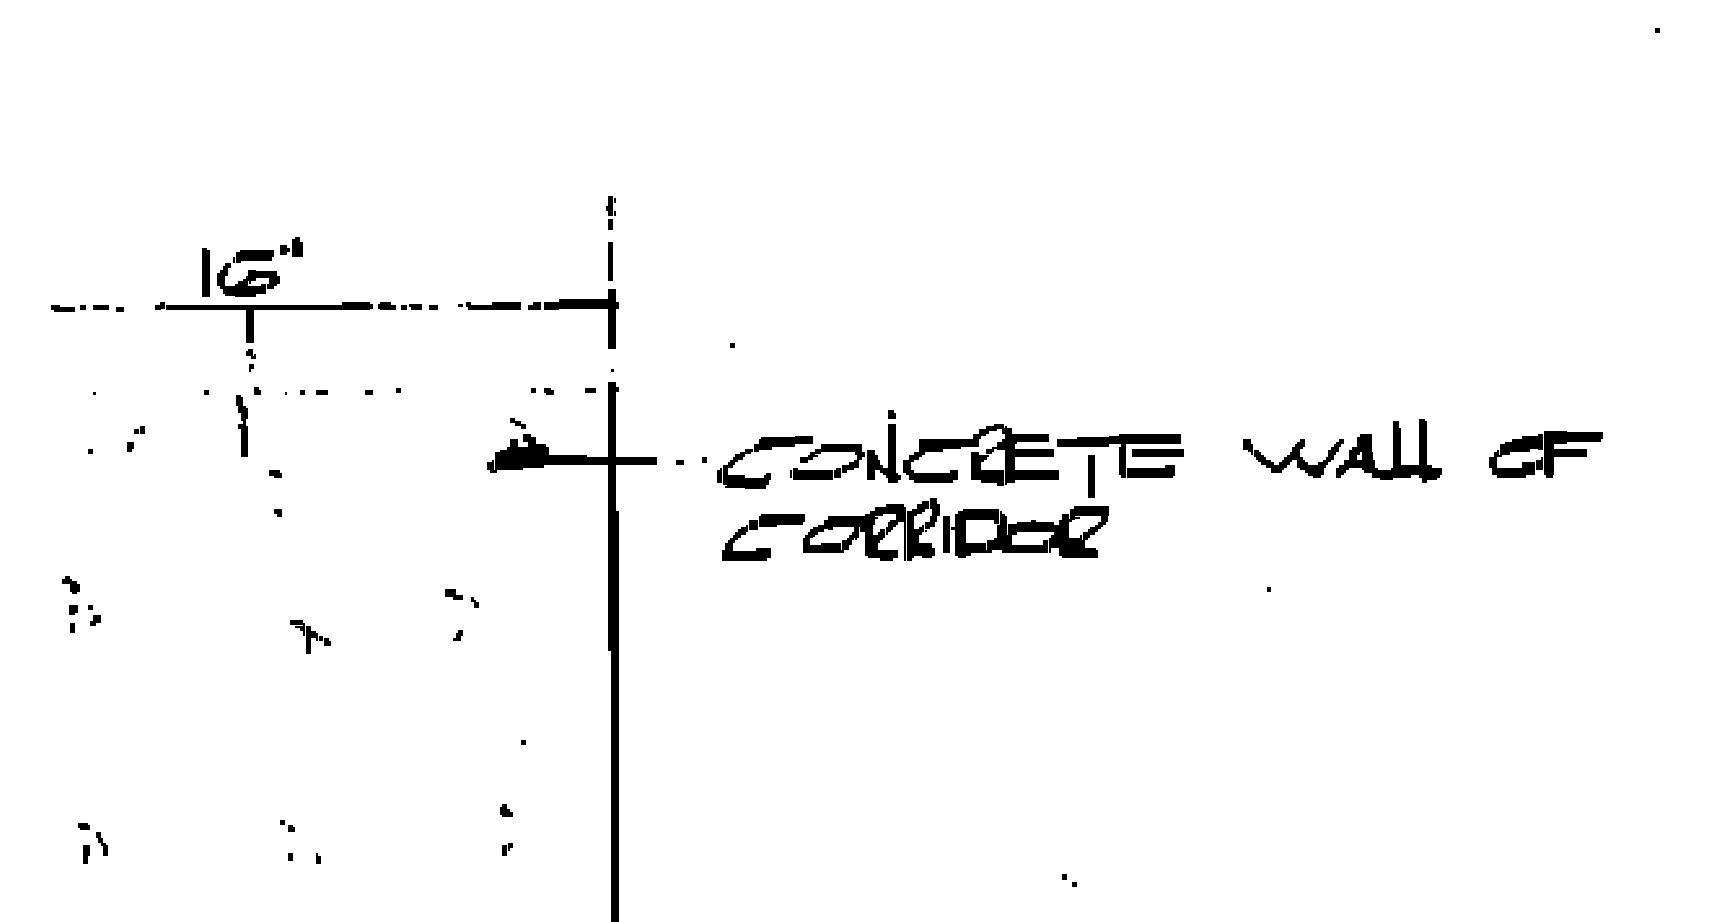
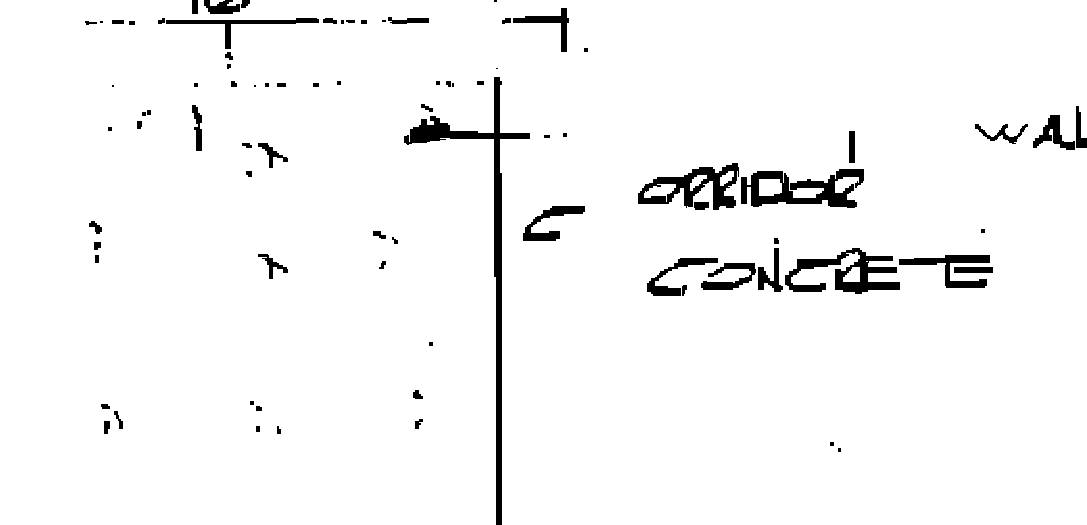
part: (68, 308) -> (93, 22), size x0.7
part: (573, 308) -> (535, 22), moved
part: (241, 425) -> (196, 127), moved
part: (950, 449) -> (819, 267), moved
part: (1293, 458) -> (1001, 133), size x0.7
part: (310, 487) -> (273, 155), added
part: (757, 529) -> (549, 217), moved
part: (94, 615) -> (113, 250), removed

